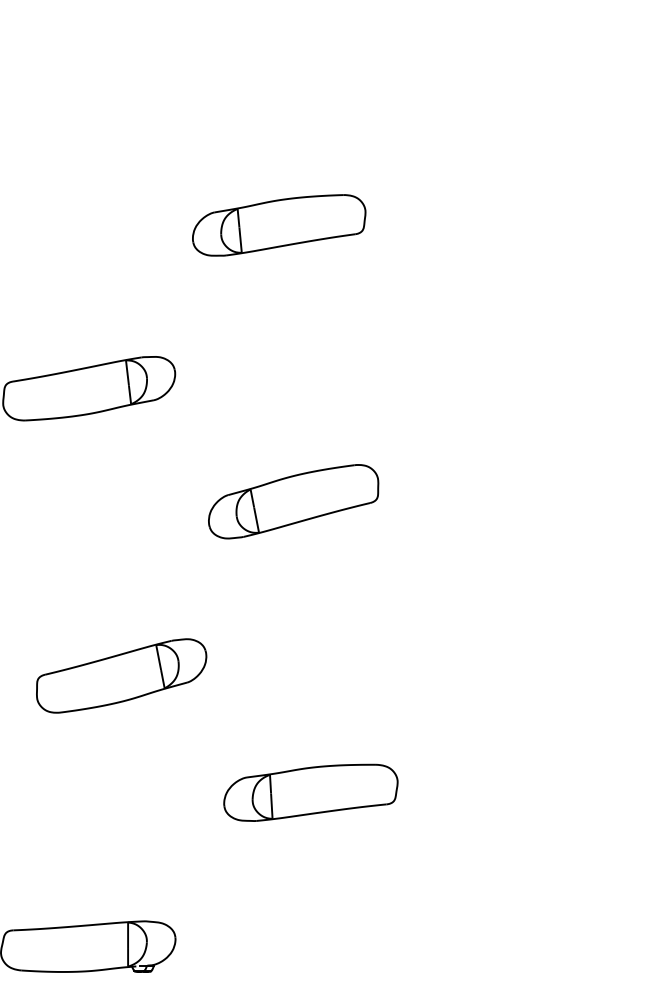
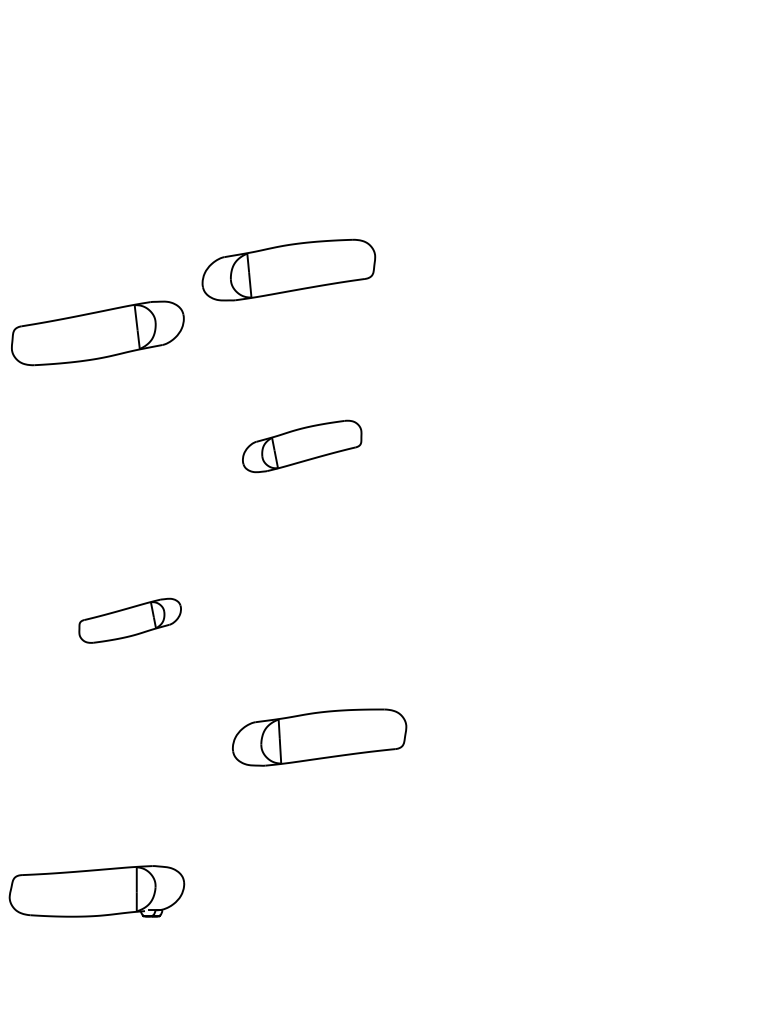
part: (278, 224) -> (288, 269), moved
part: (292, 501) -> (301, 446), size x0.7
part: (120, 675) -> (129, 620), size x0.6

